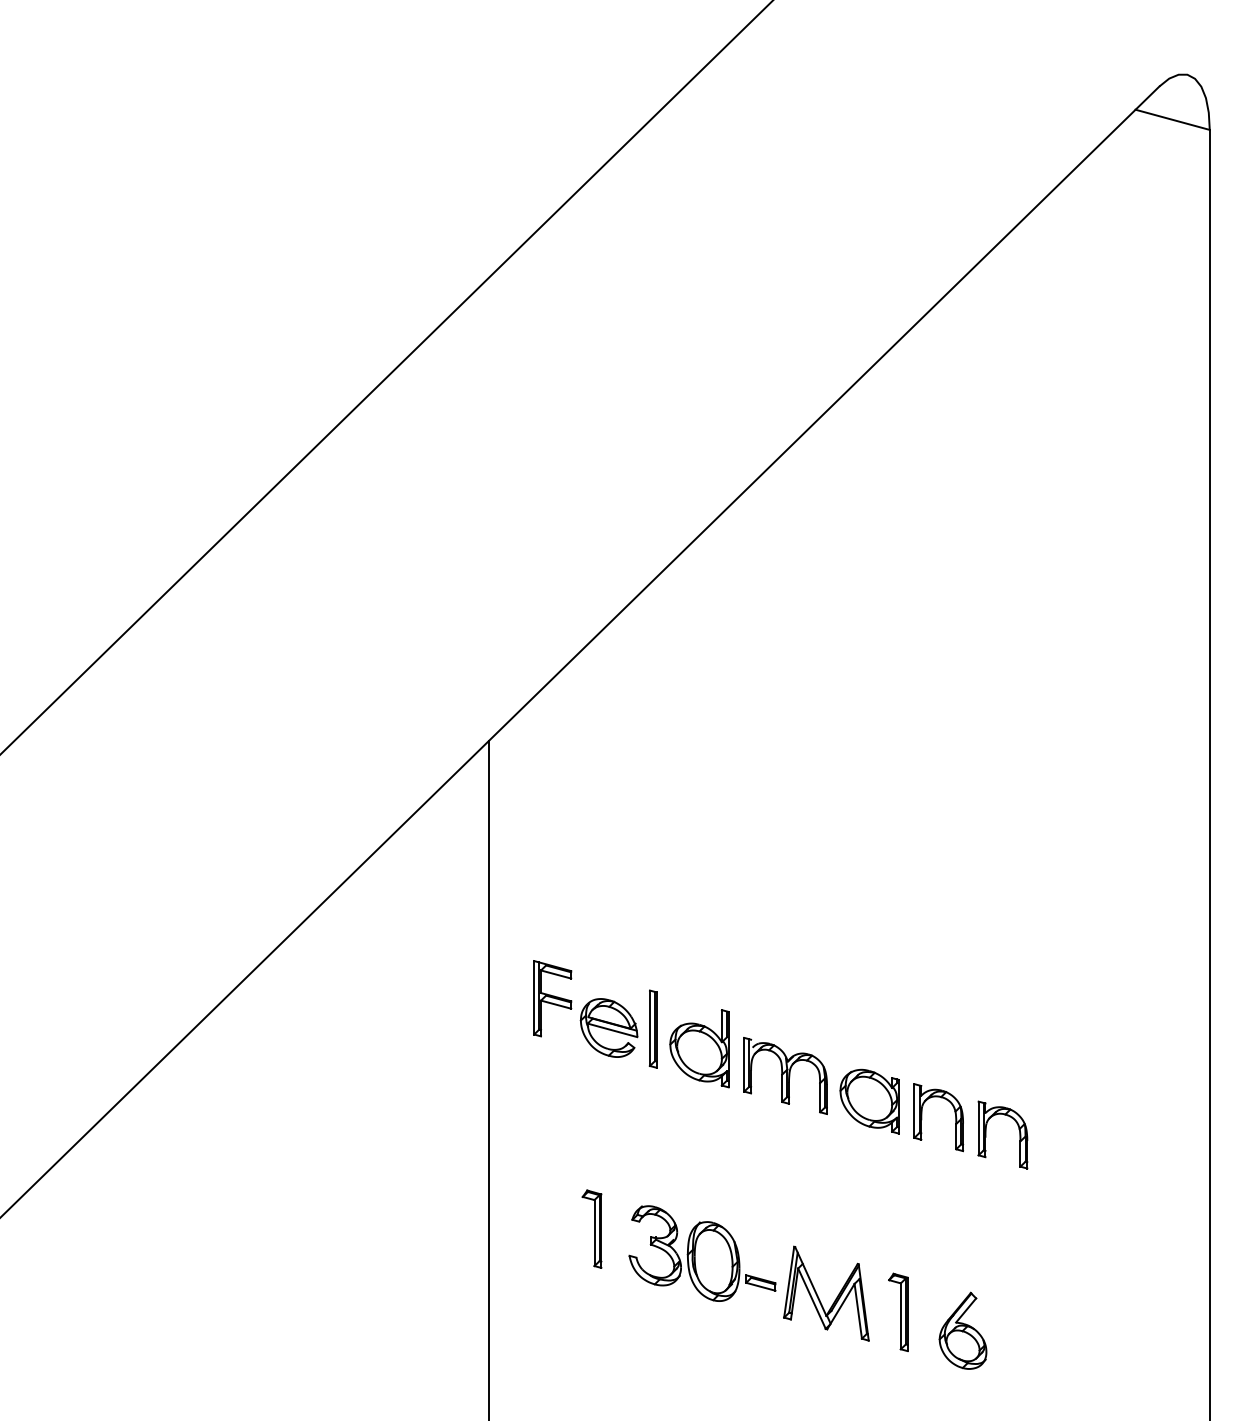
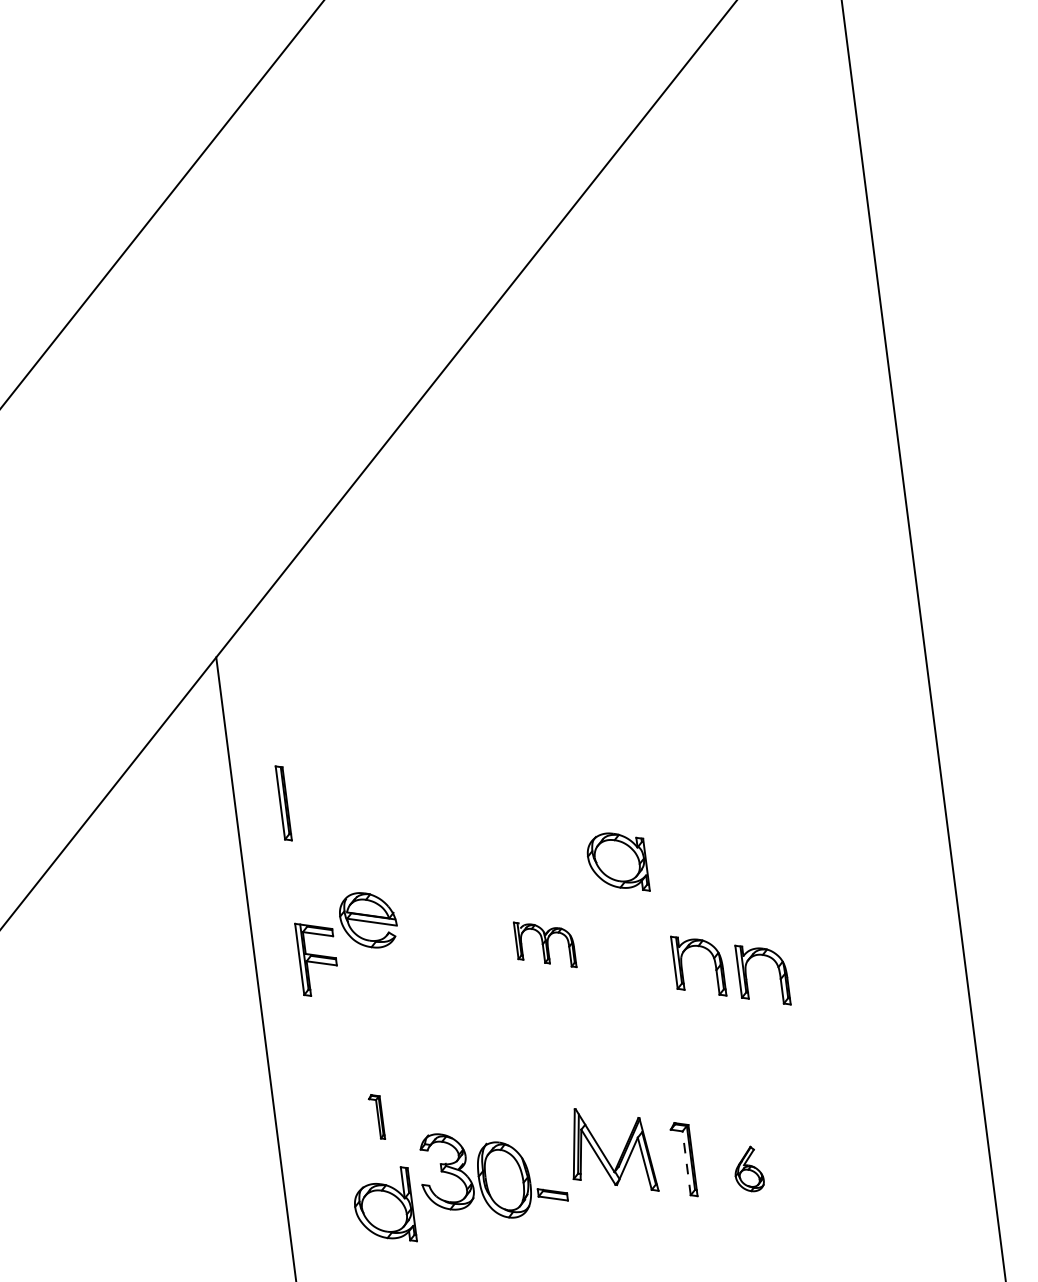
part: (552, 998) -> (317, 957), moved
part: (652, 1028) -> (282, 802), moved
part: (699, 1048) -> (383, 1207), moved
part: (785, 1075) -> (545, 944), size x0.7
part: (869, 1101) -> (617, 863), moved
part: (591, 1228) -> (376, 1116), size x0.6
part: (702, 1253) -> (492, 1173), moved
line: (900, 1316) -> (686, 1163), solid -> dashed
part: (962, 1330) -> (748, 1169), size x0.6

